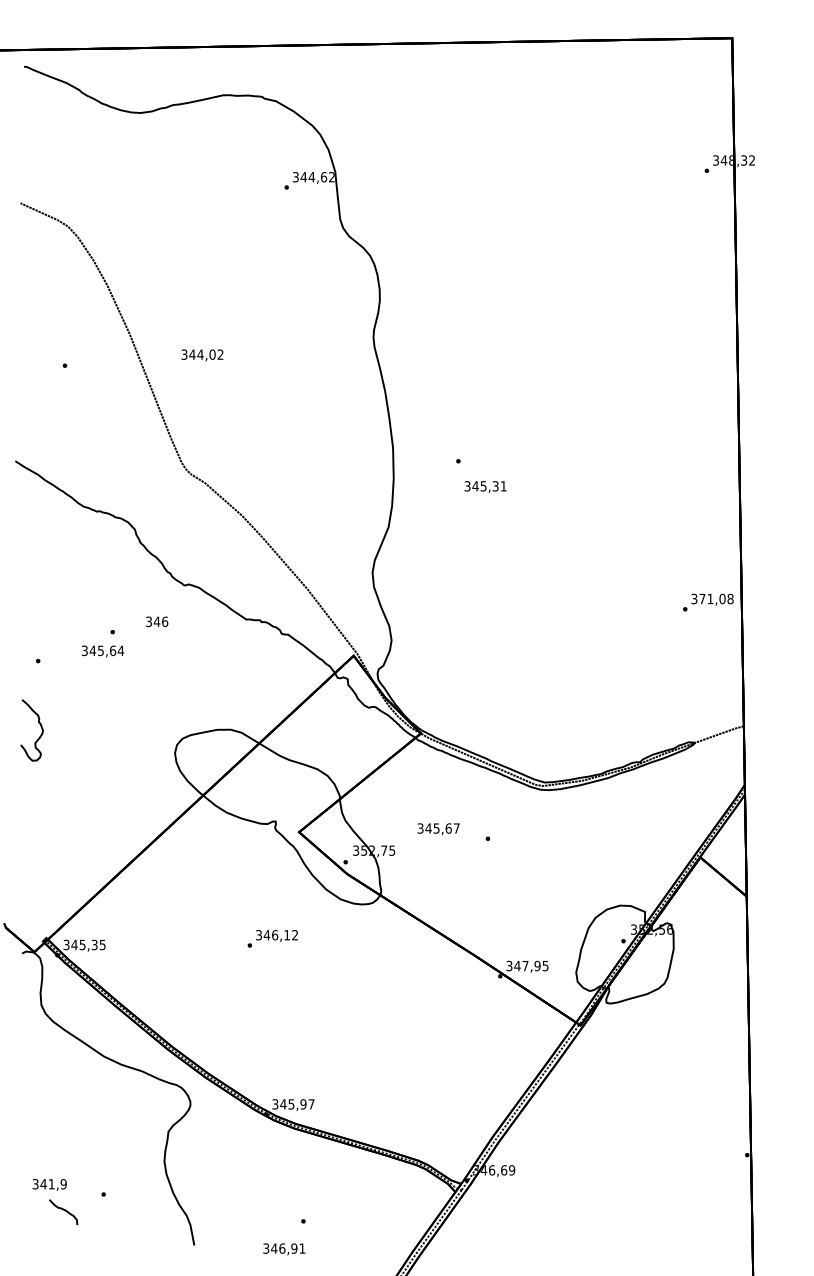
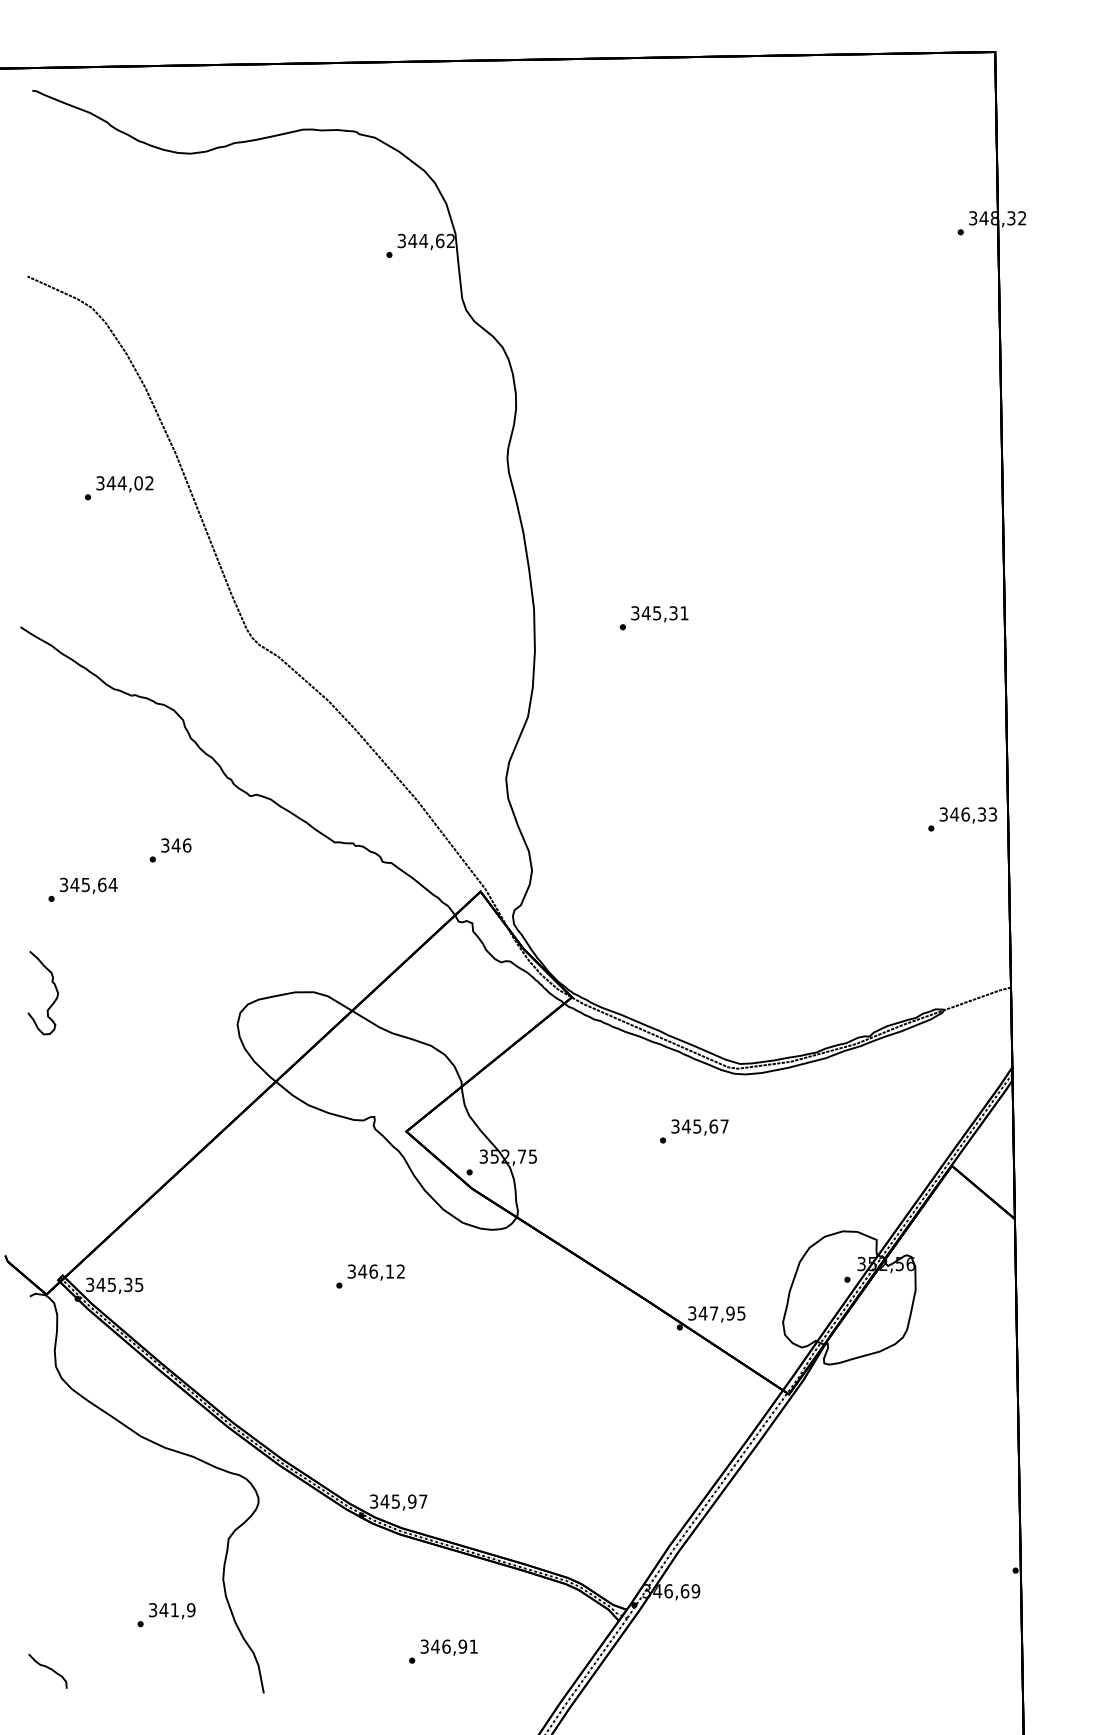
text: (202, 355) -> (124, 484), moved
text: (485, 487) -> (659, 614), moved
text: (716, 599) -> (973, 814), 371,08 -> 346,33
text: (157, 621) -> (176, 845), moved
text: (102, 651) -> (88, 885), moved
text: (438, 829) -> (699, 1127), moved
text: (49, 1185) -> (172, 1611), moved
curve: (63, 1210) -> (47, 1668), moved
text: (283, 1249) -> (448, 1647), moved

